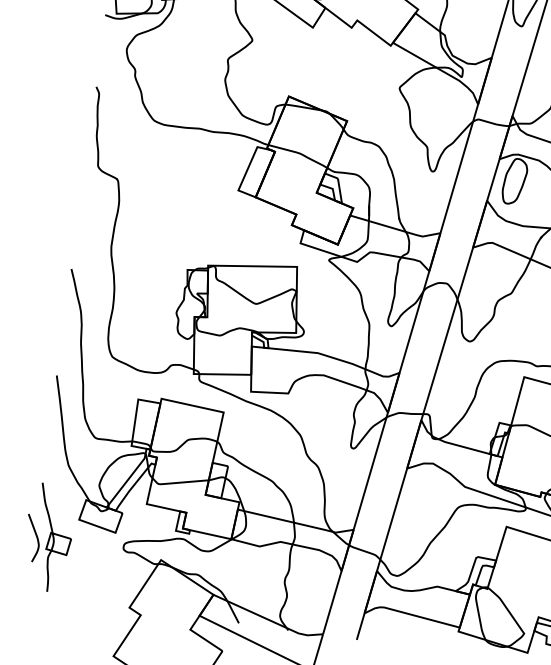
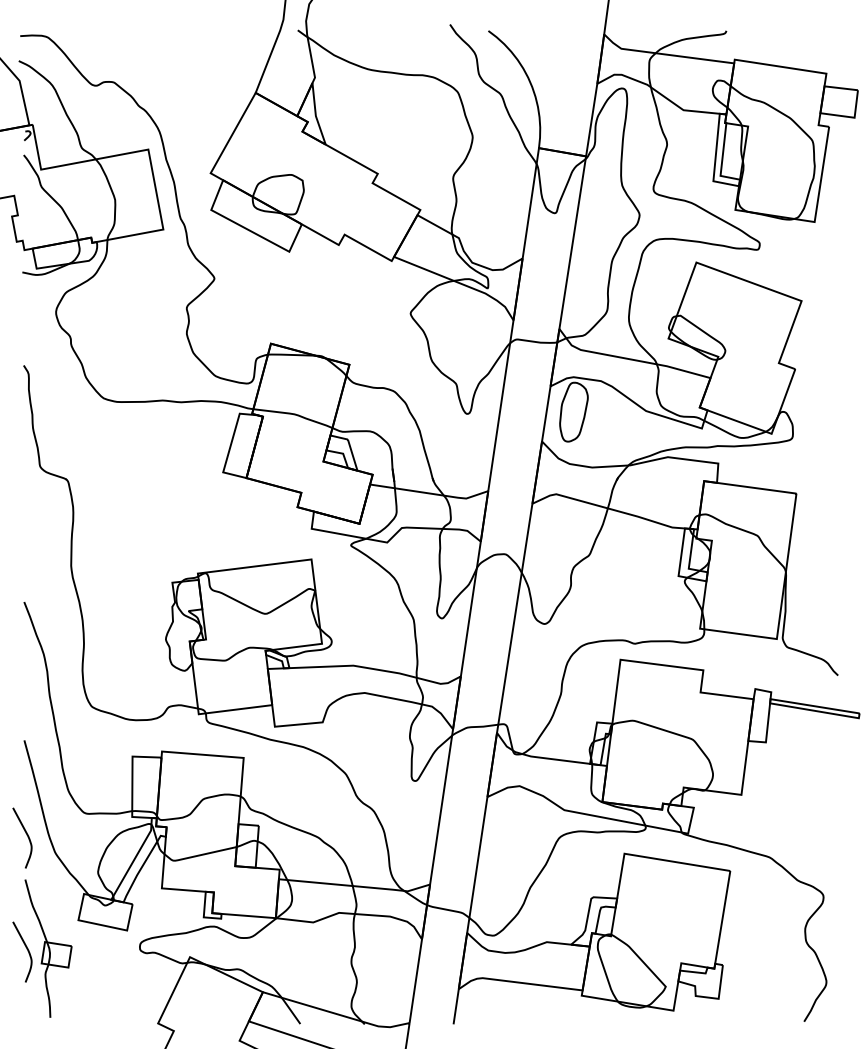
curve: (48, 448) -> (26, 835), added

